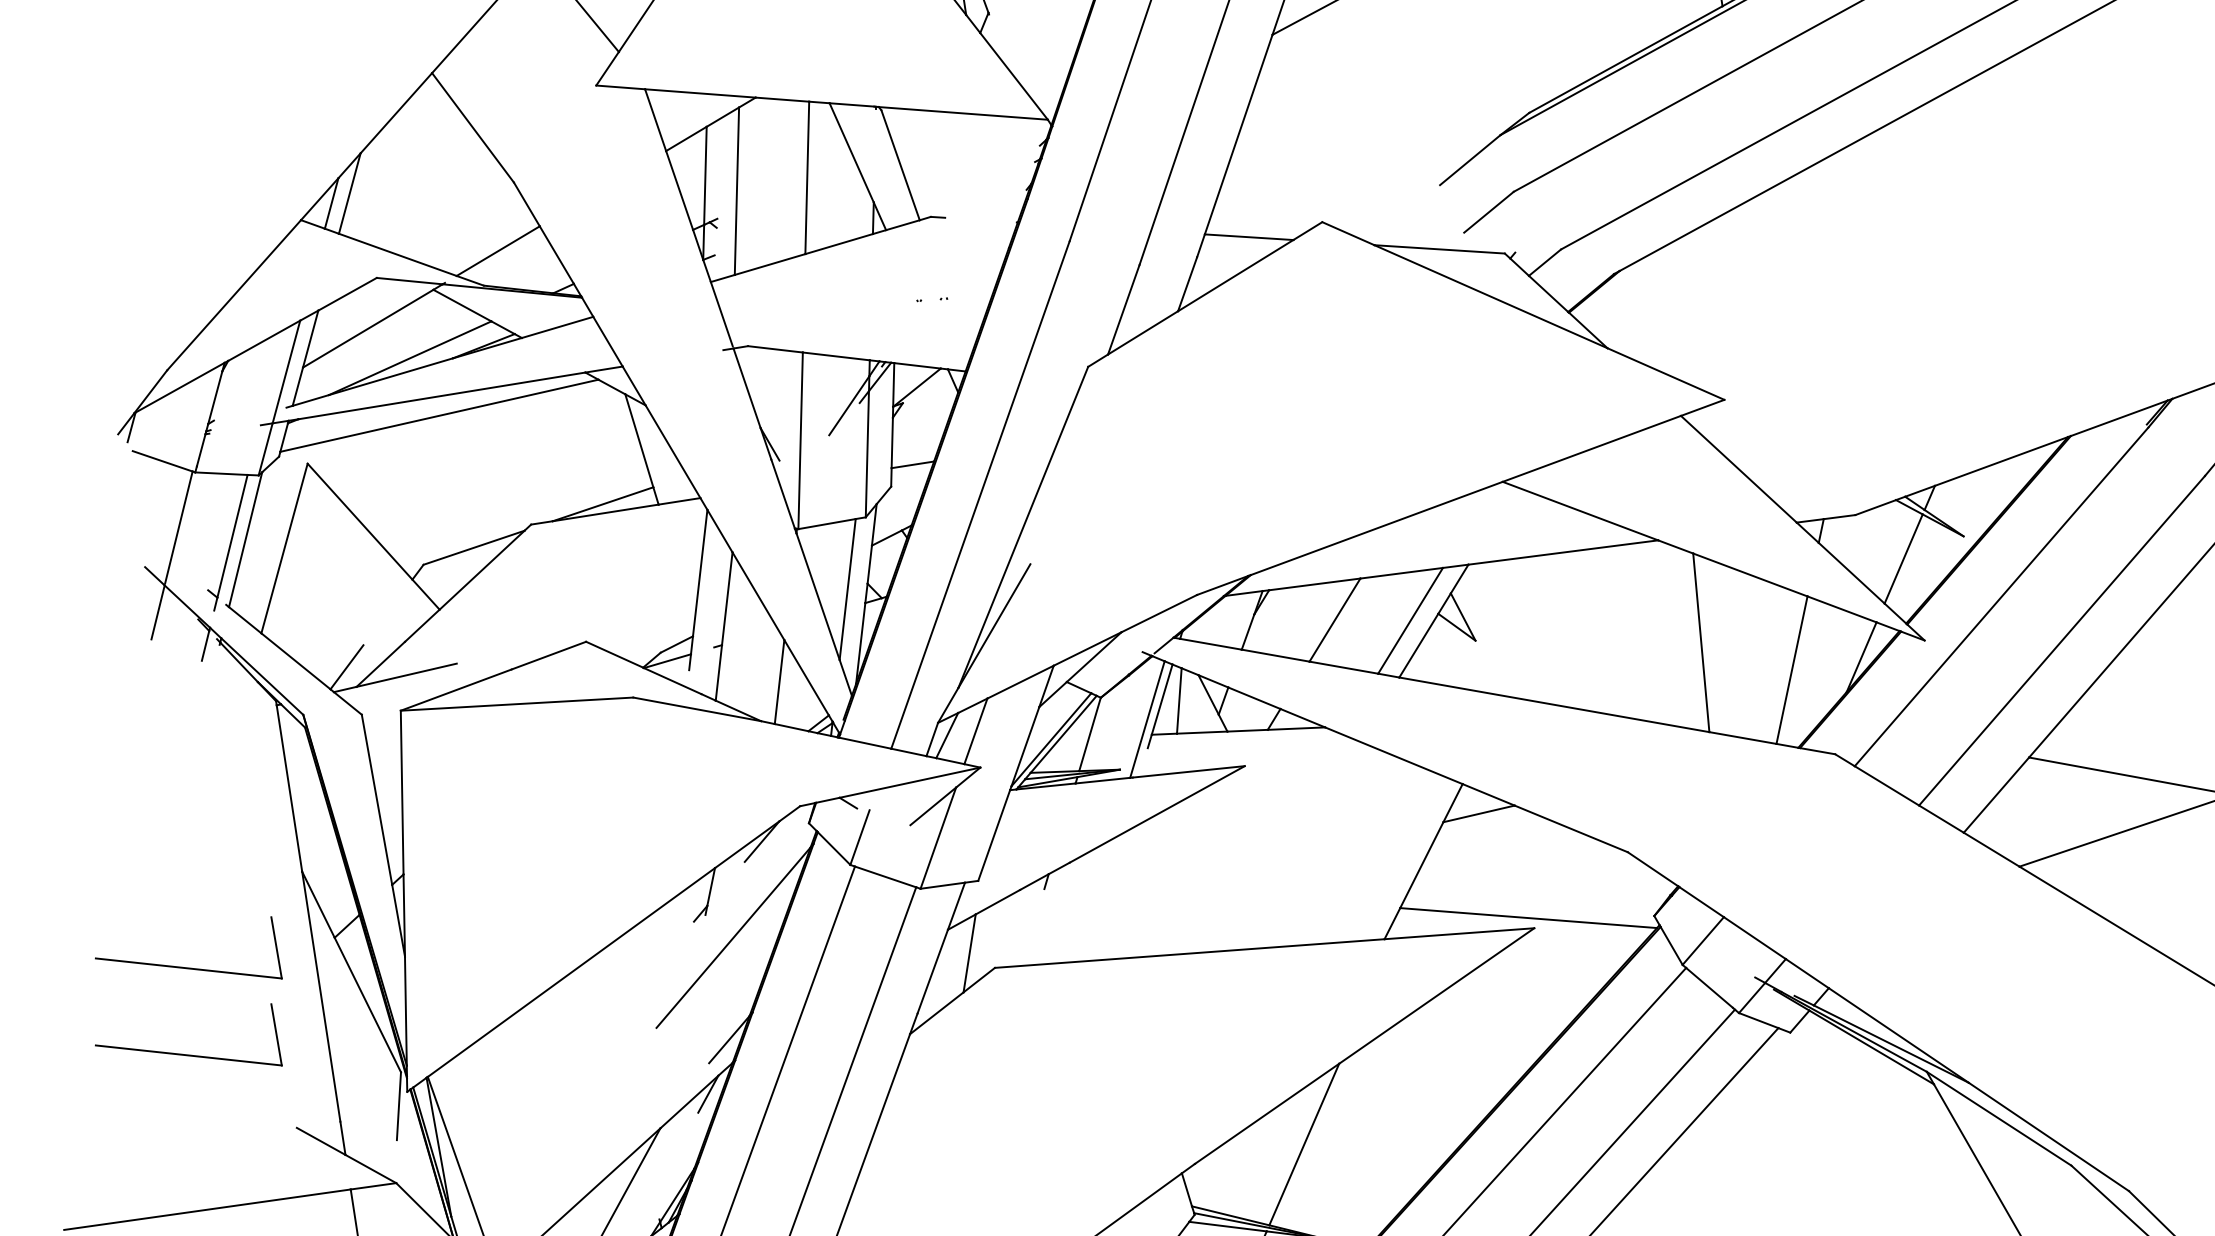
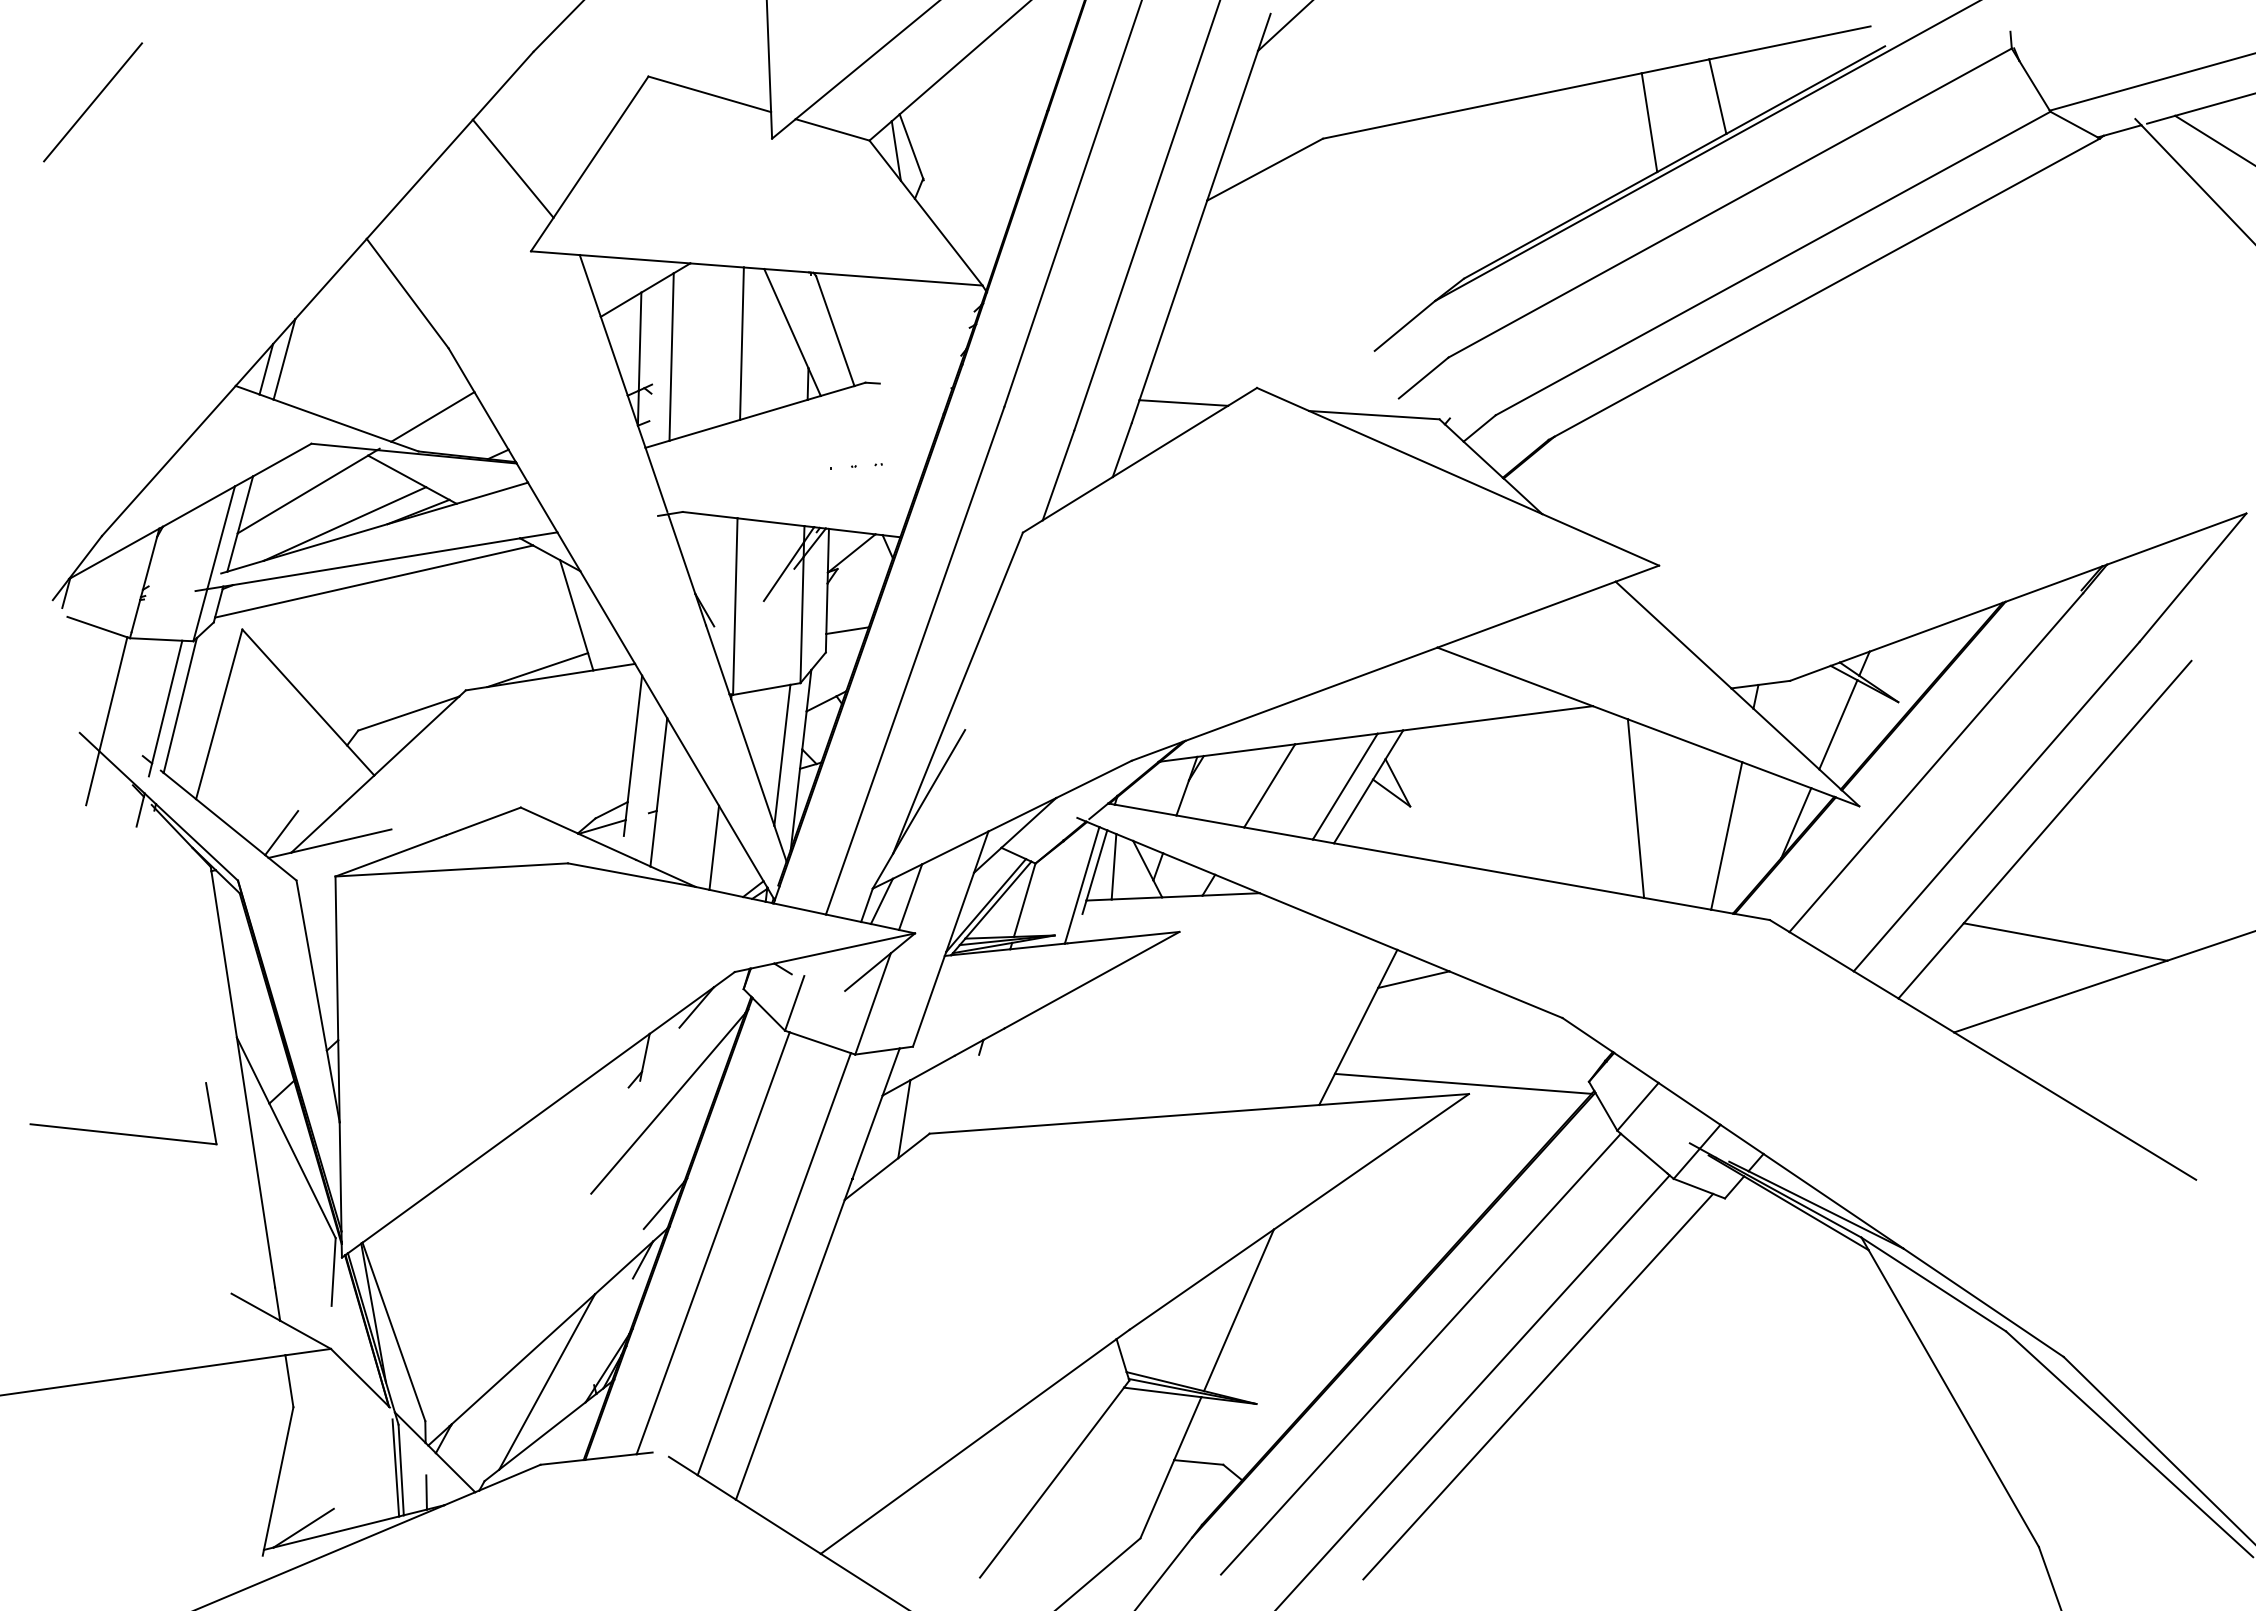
part: (184, 1053) -> (119, 1219), removed

